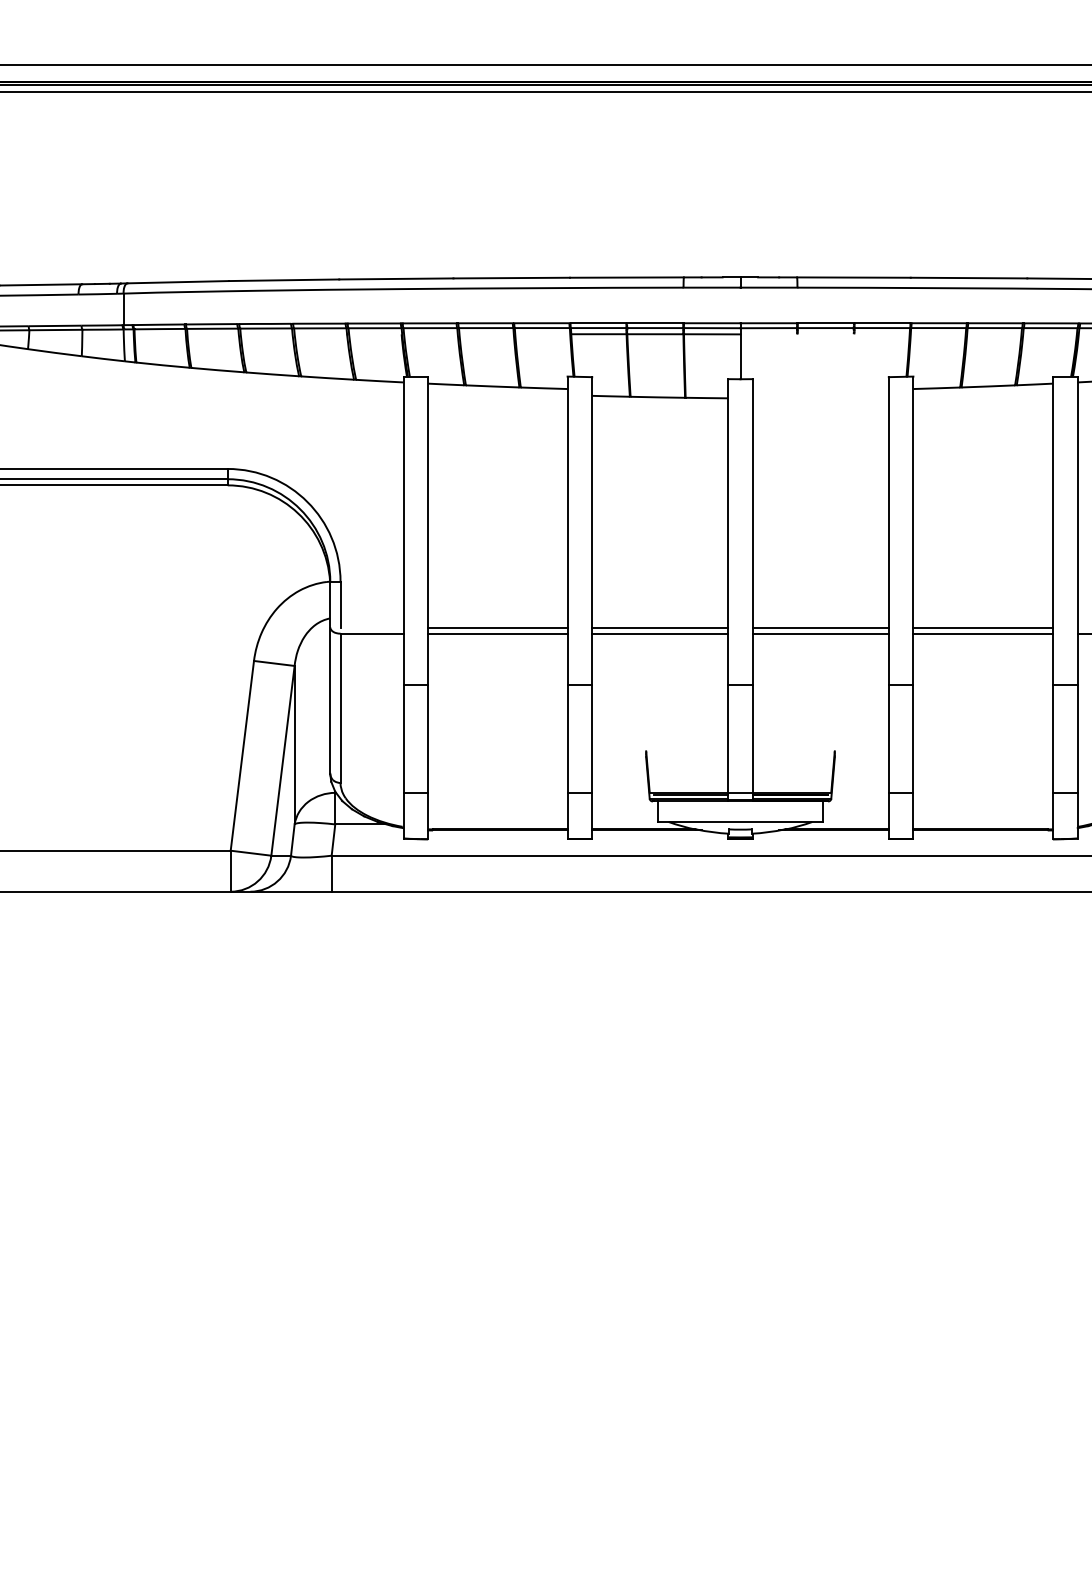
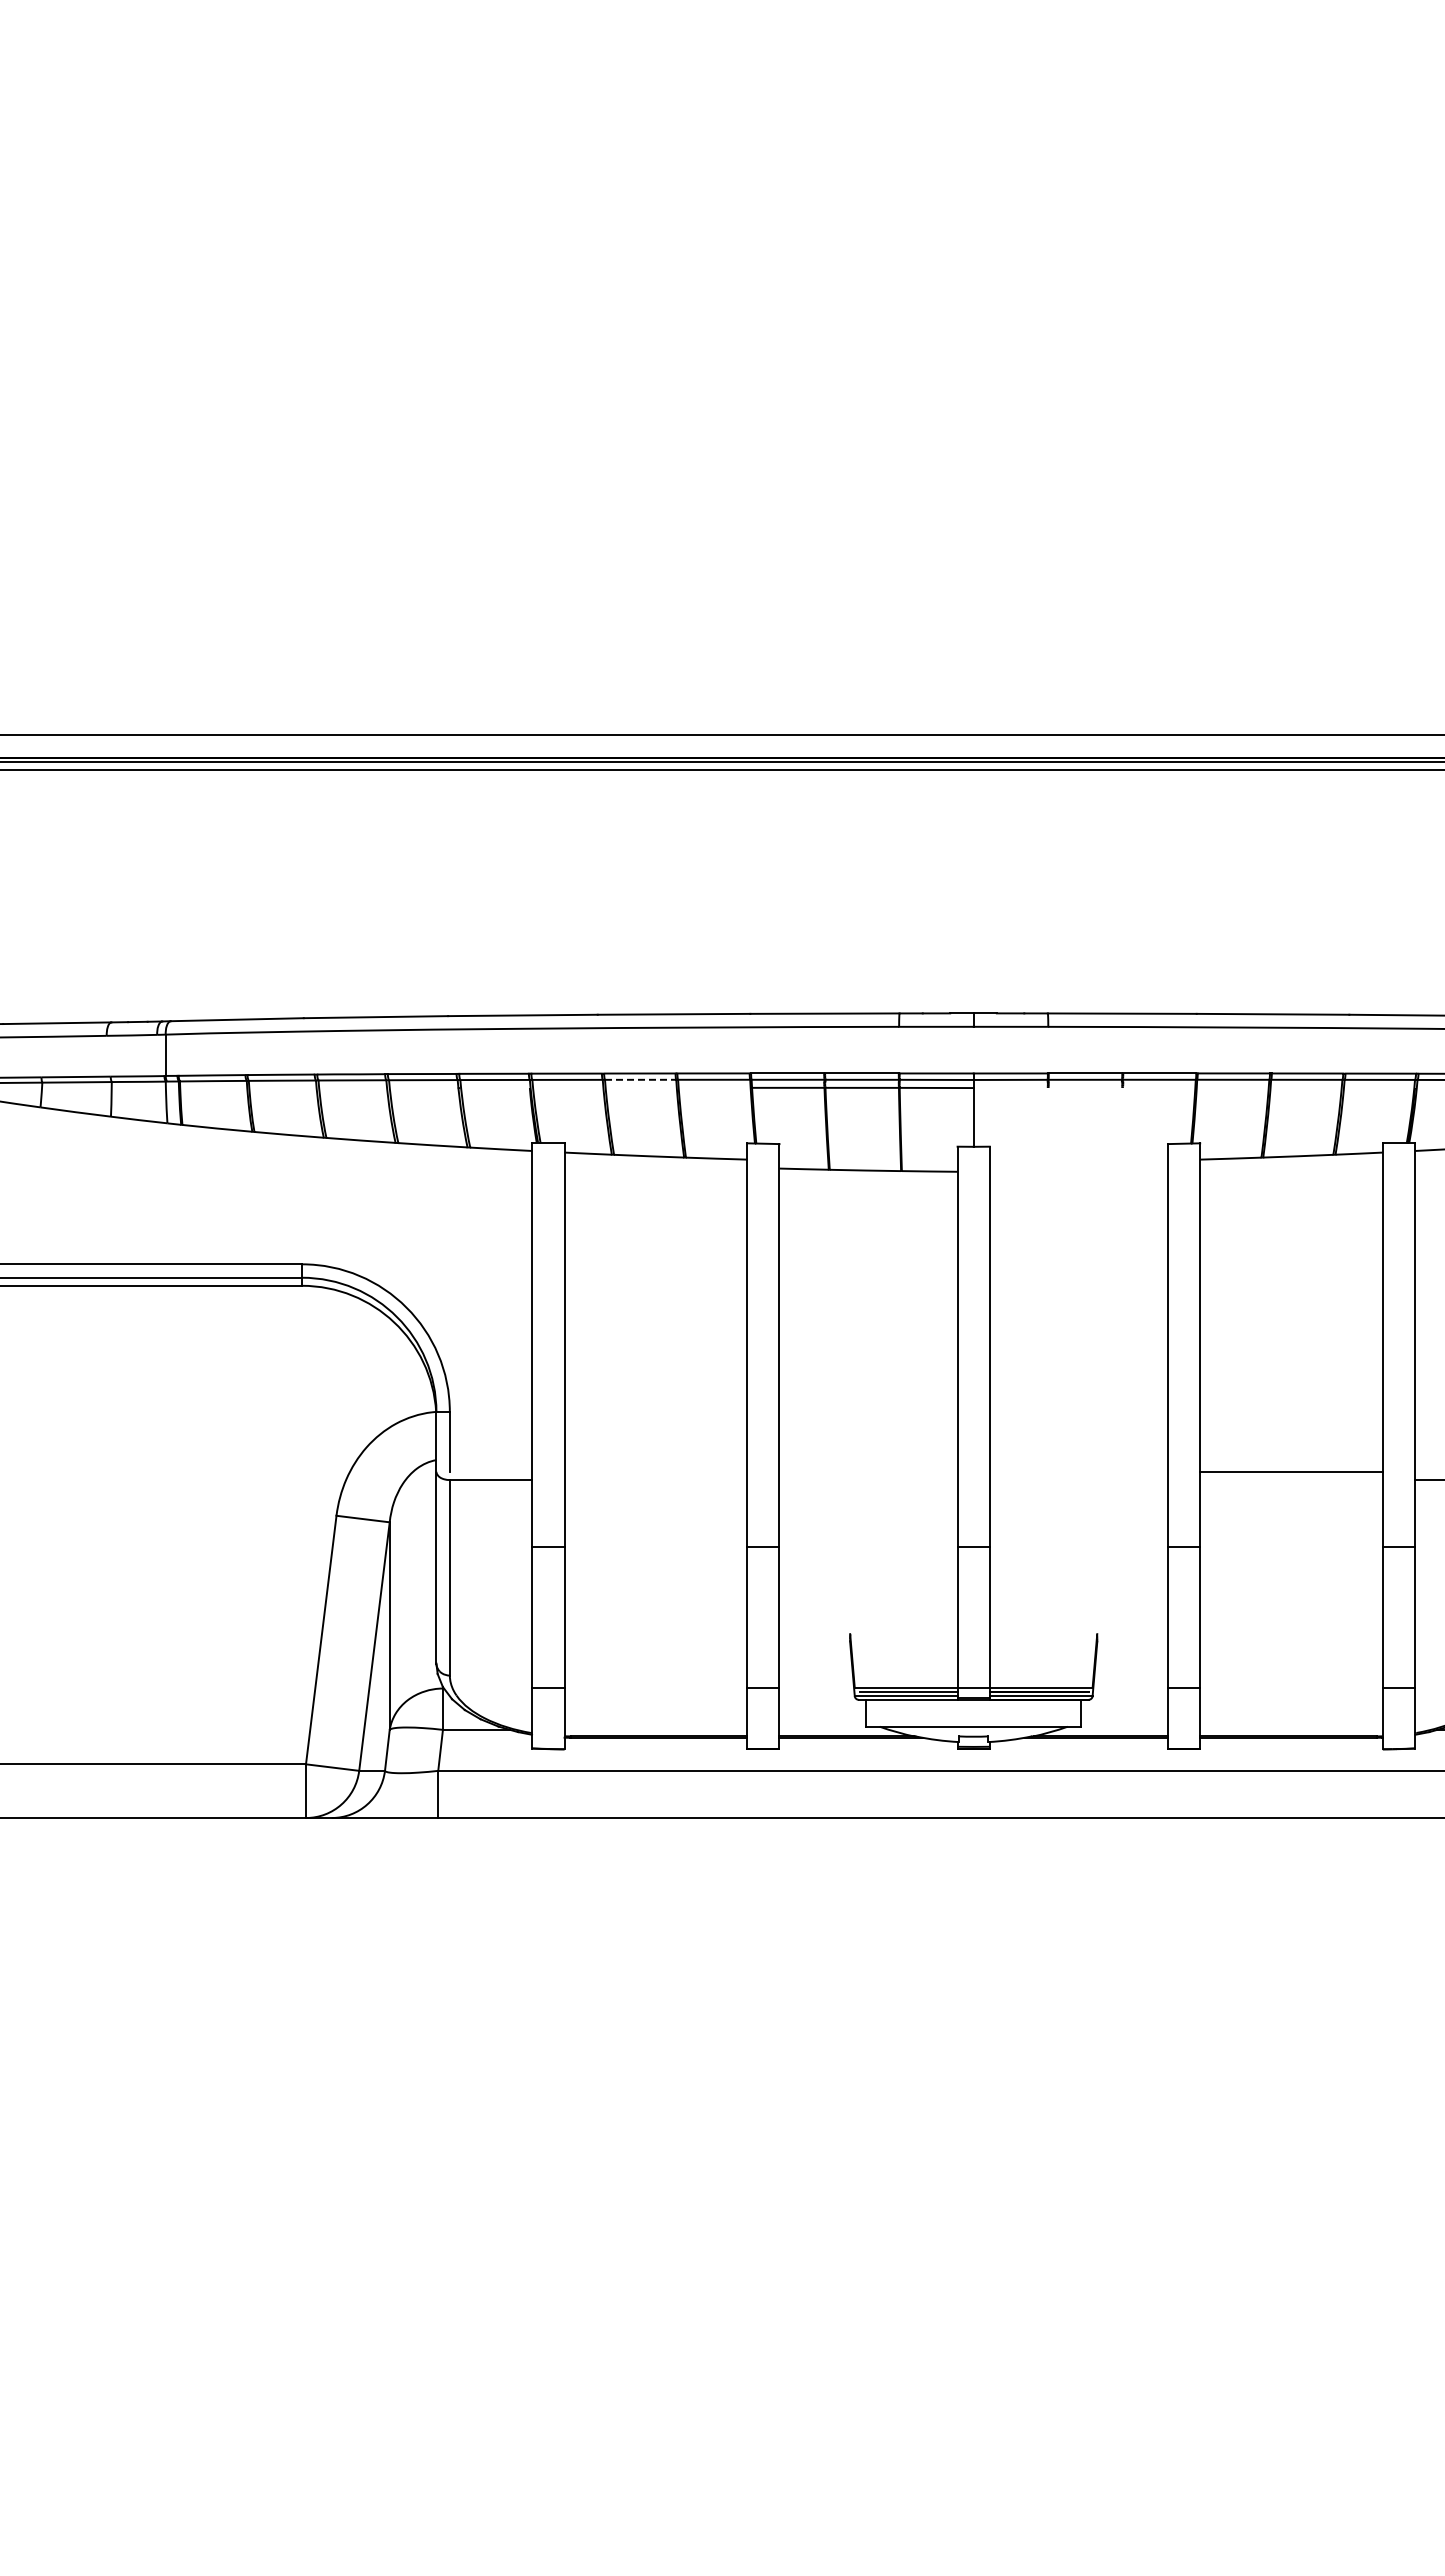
line: (486, 327) -> (640, 1079), solid -> dashed
line: (497, 627) -> (655, 1471), removed
line: (660, 627) -> (868, 1471), removed
line: (820, 627) -> (1078, 1471), removed
line: (497, 634) -> (655, 1480), removed
line: (660, 634) -> (868, 1480), removed
line: (820, 634) -> (1078, 1480), removed
line: (983, 634) -> (1291, 1480), removed

